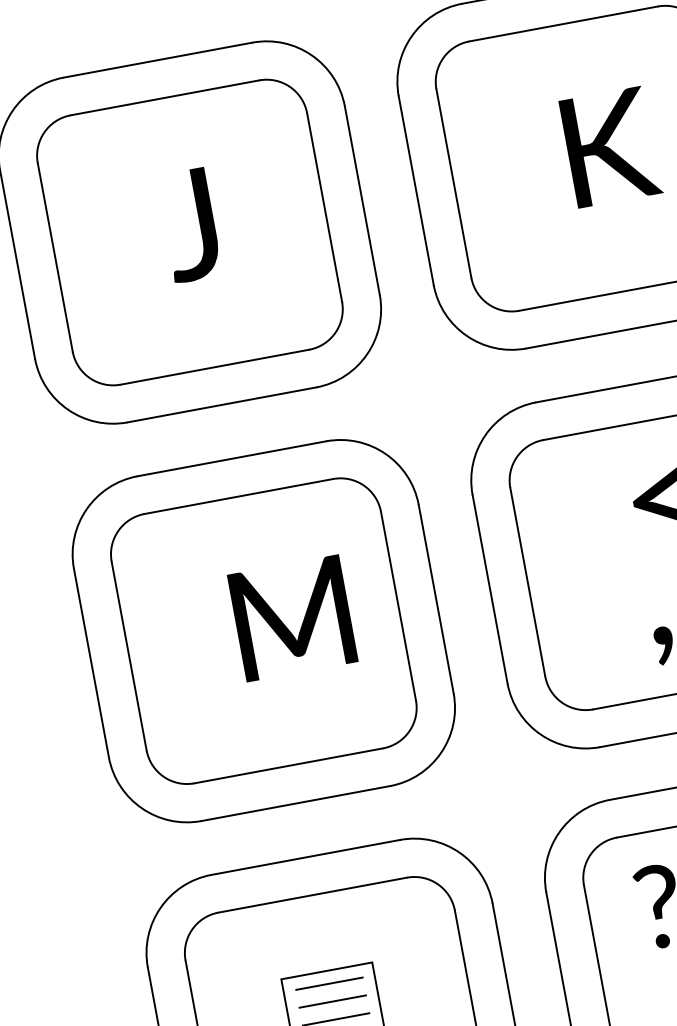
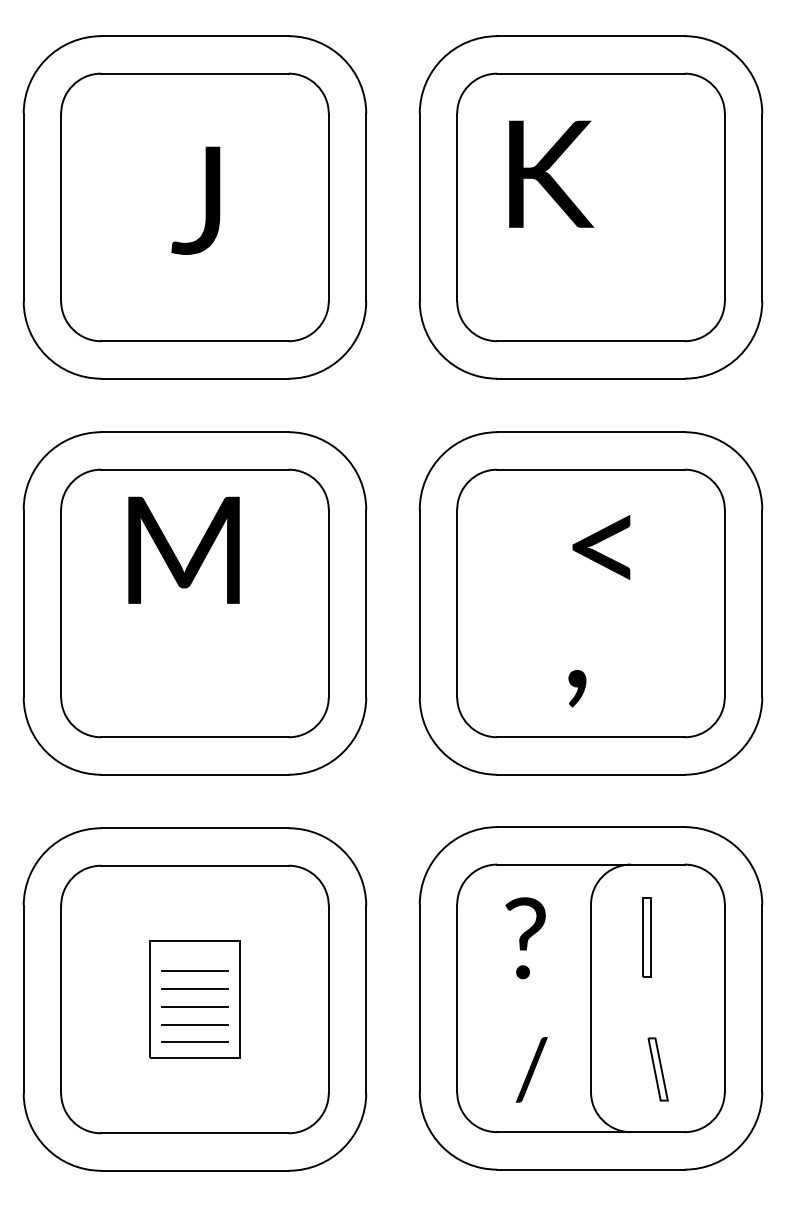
text: (610, 146) -> (551, 173), moved
text: (292, 617) -> (183, 549), moved
line: (329, 983) -> (195, 953), removed

